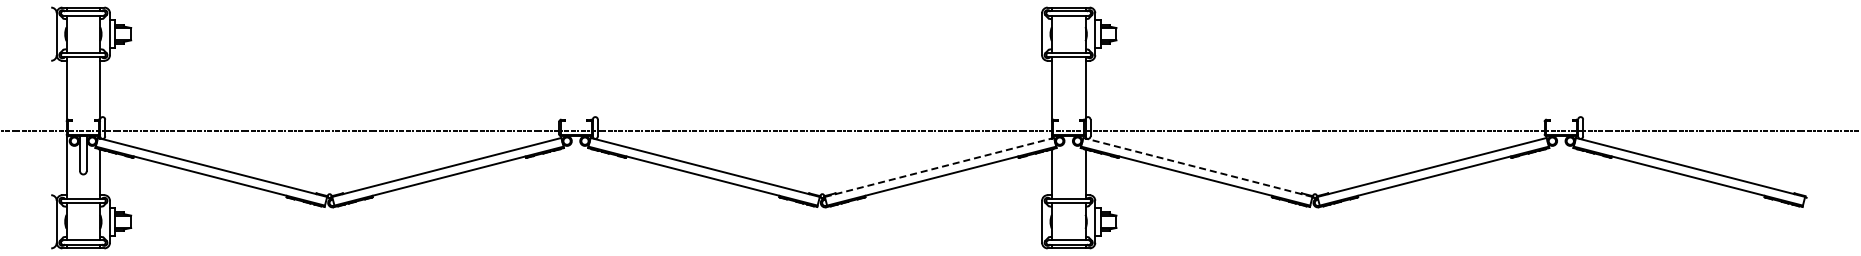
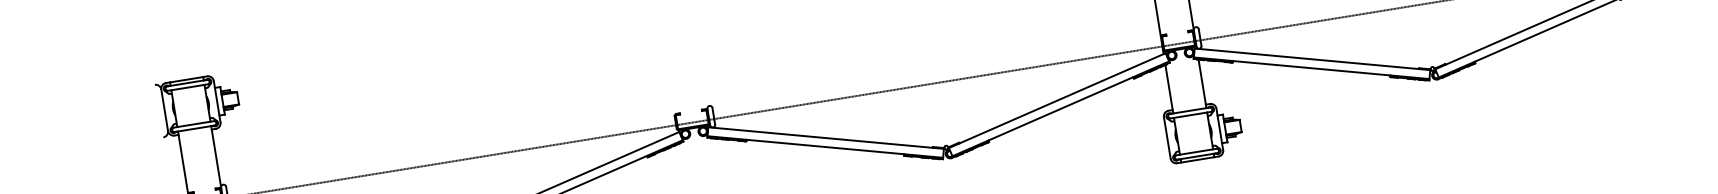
line: (939, 167) -> (1057, 100), dashed -> solid
line: (1197, 167) -> (1312, 59), dashed -> solid

